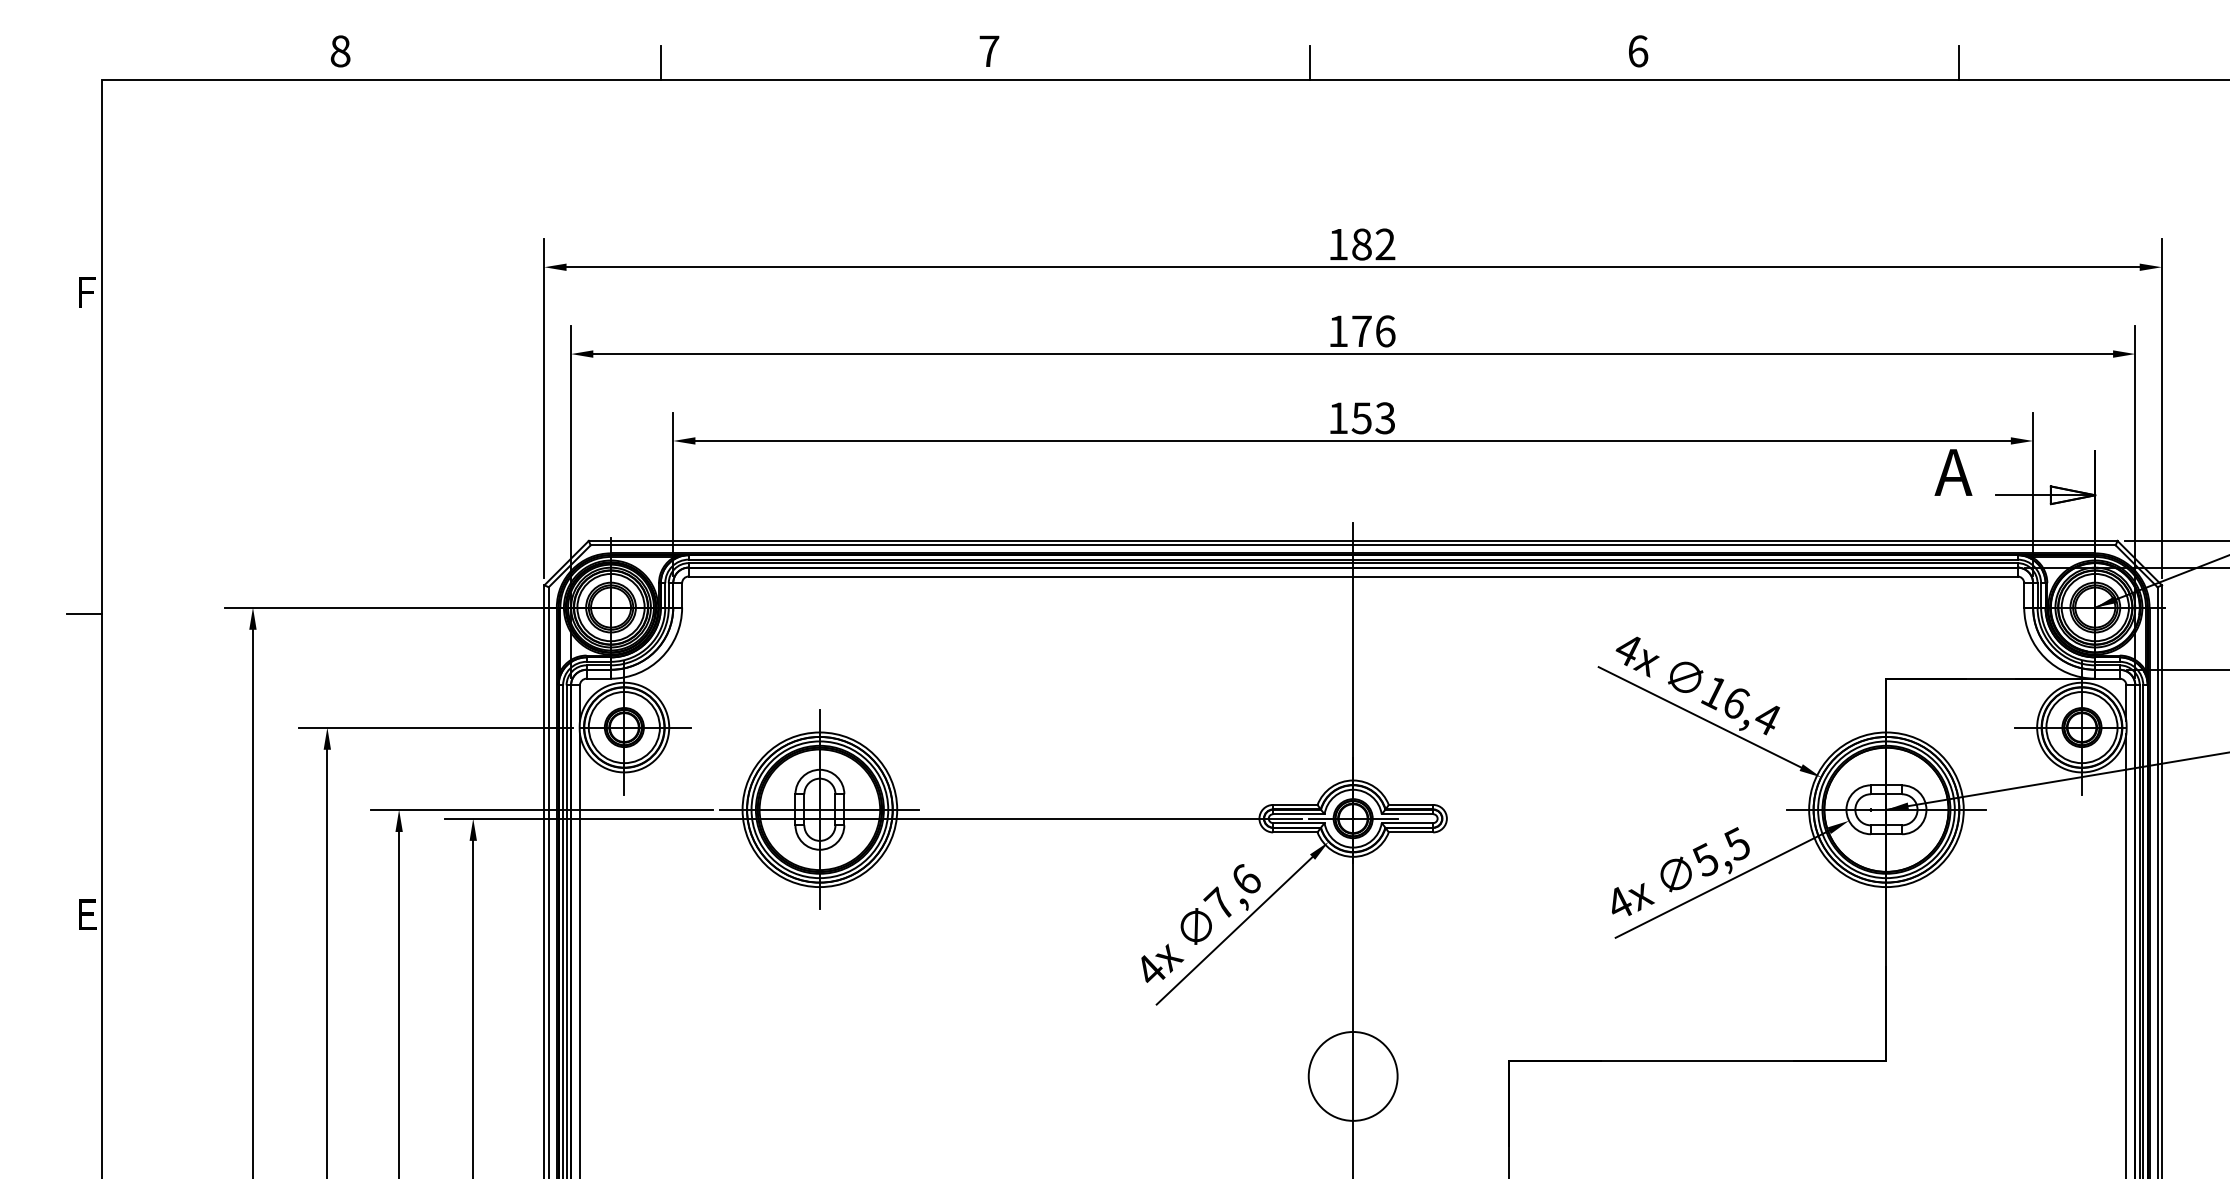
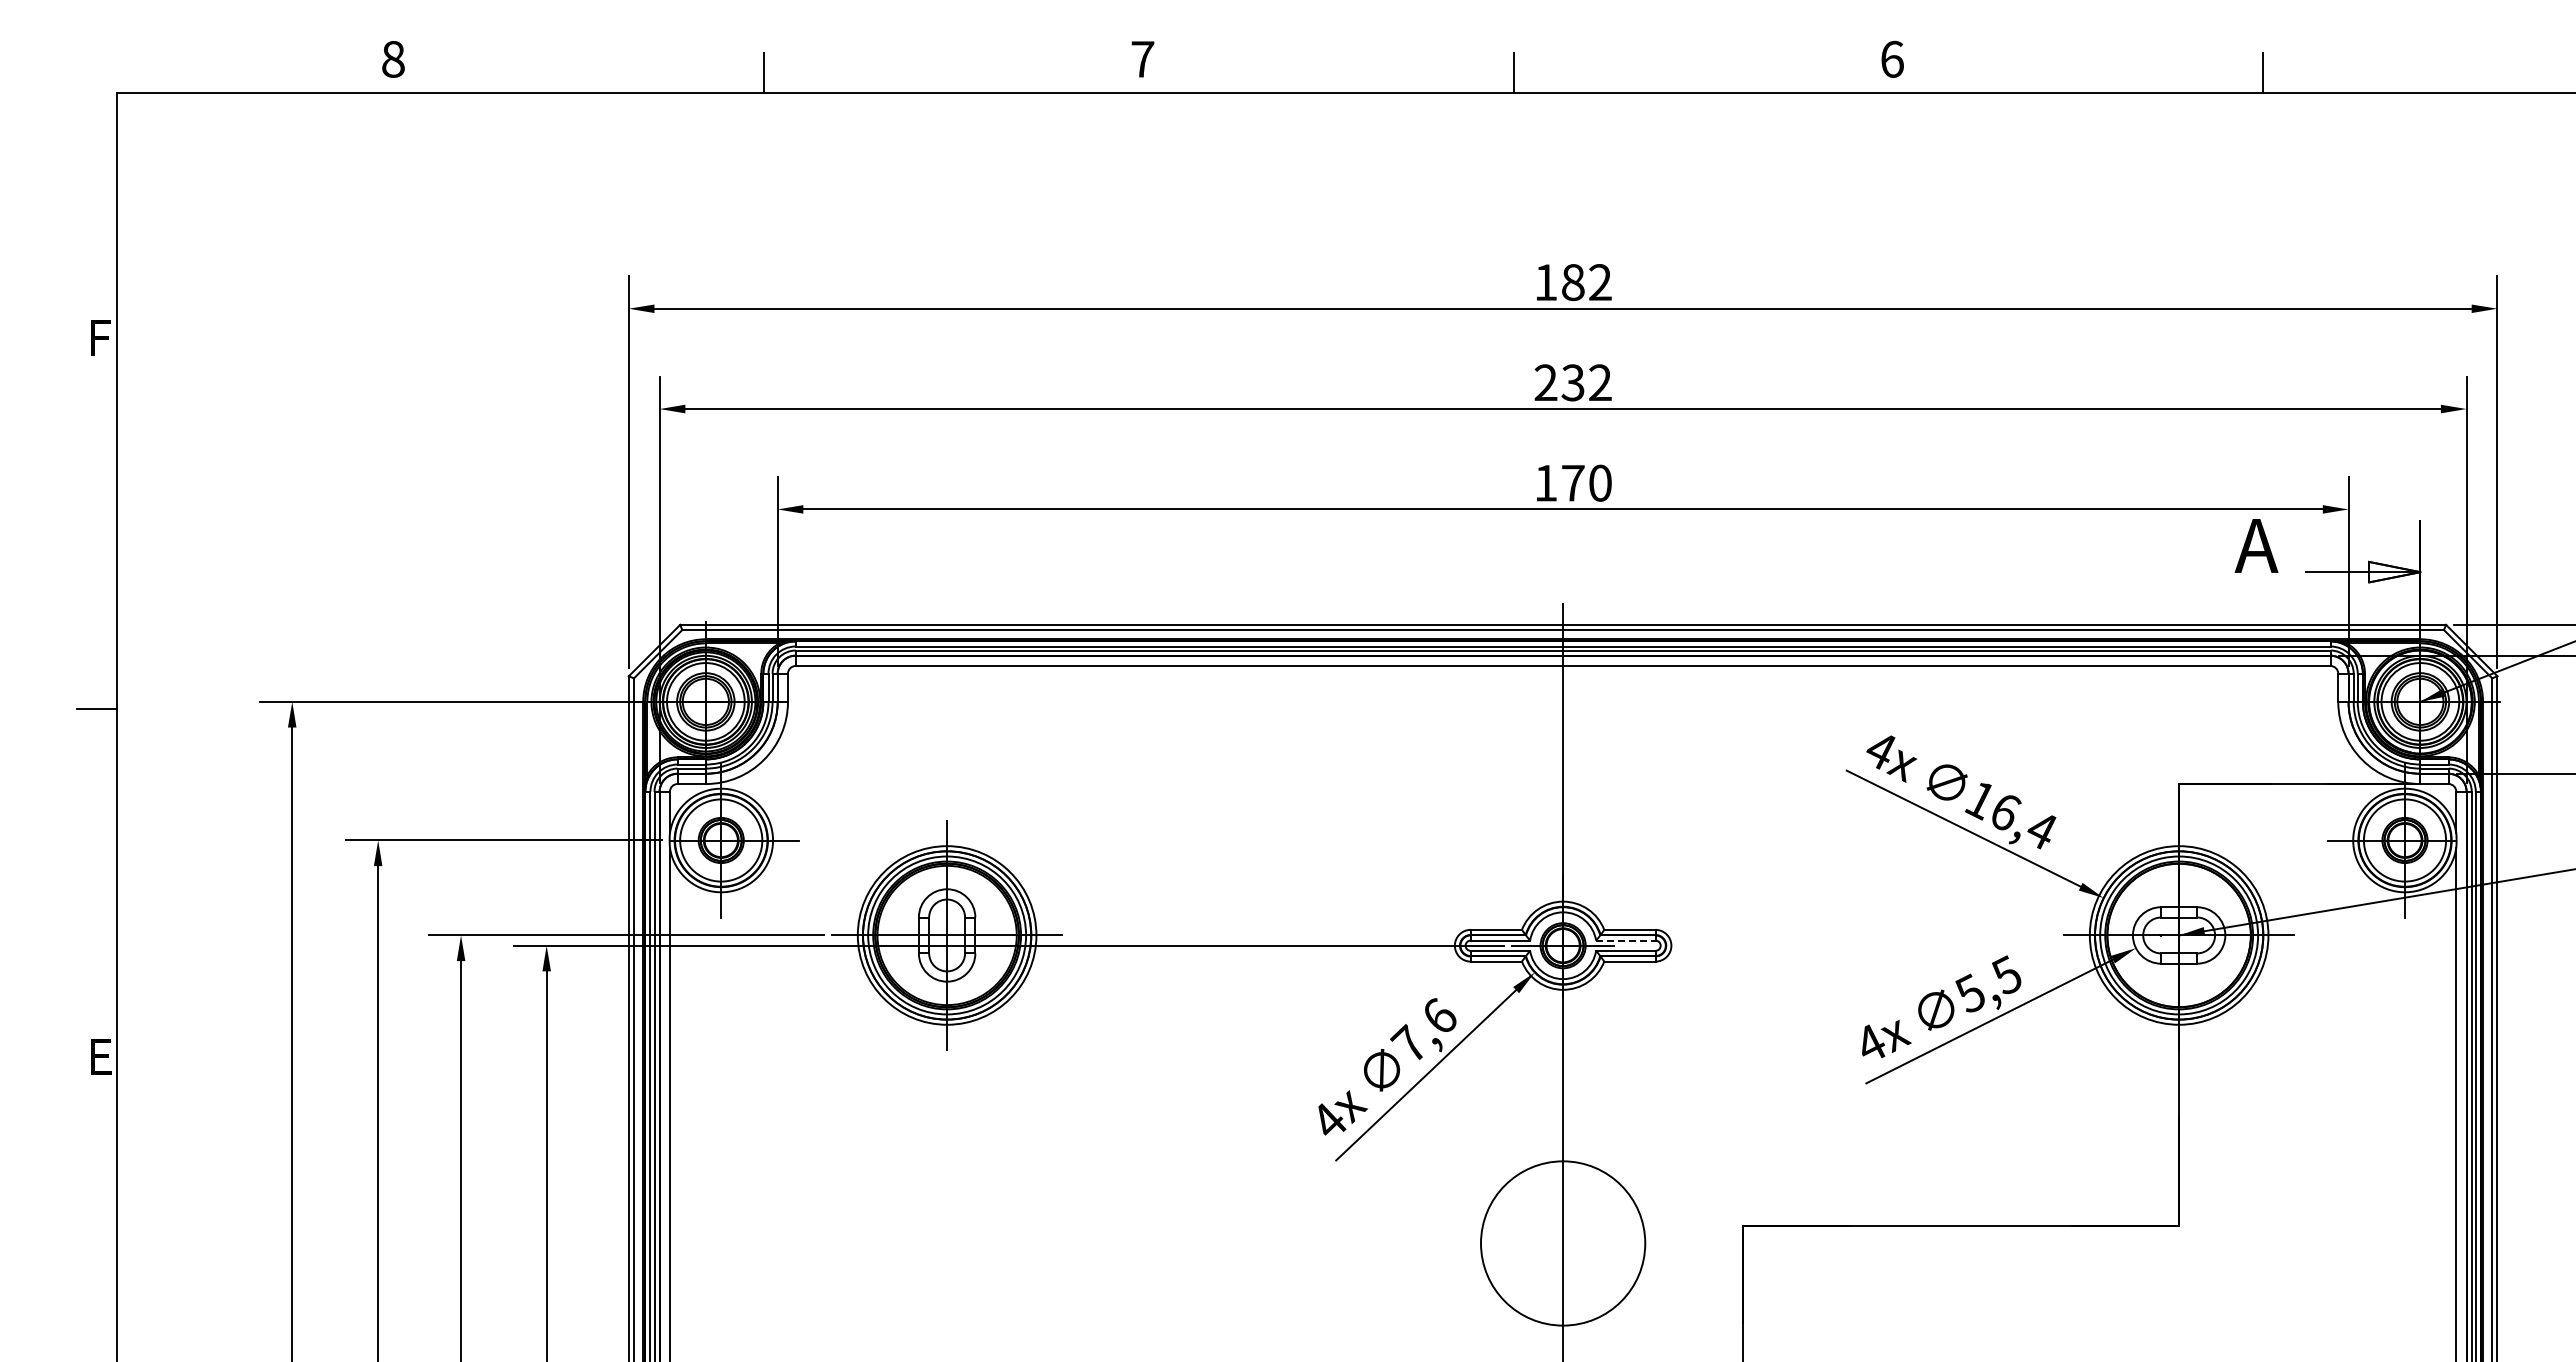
text: (1362, 331) -> (1573, 382), 176 -> 232
text: (1373, 417) -> (1586, 482), 153 -> 170
line: (1407, 814) -> (1625, 940), solid -> dashed
circle: (1352, 1076) -> (1562, 1243), size x1.6

